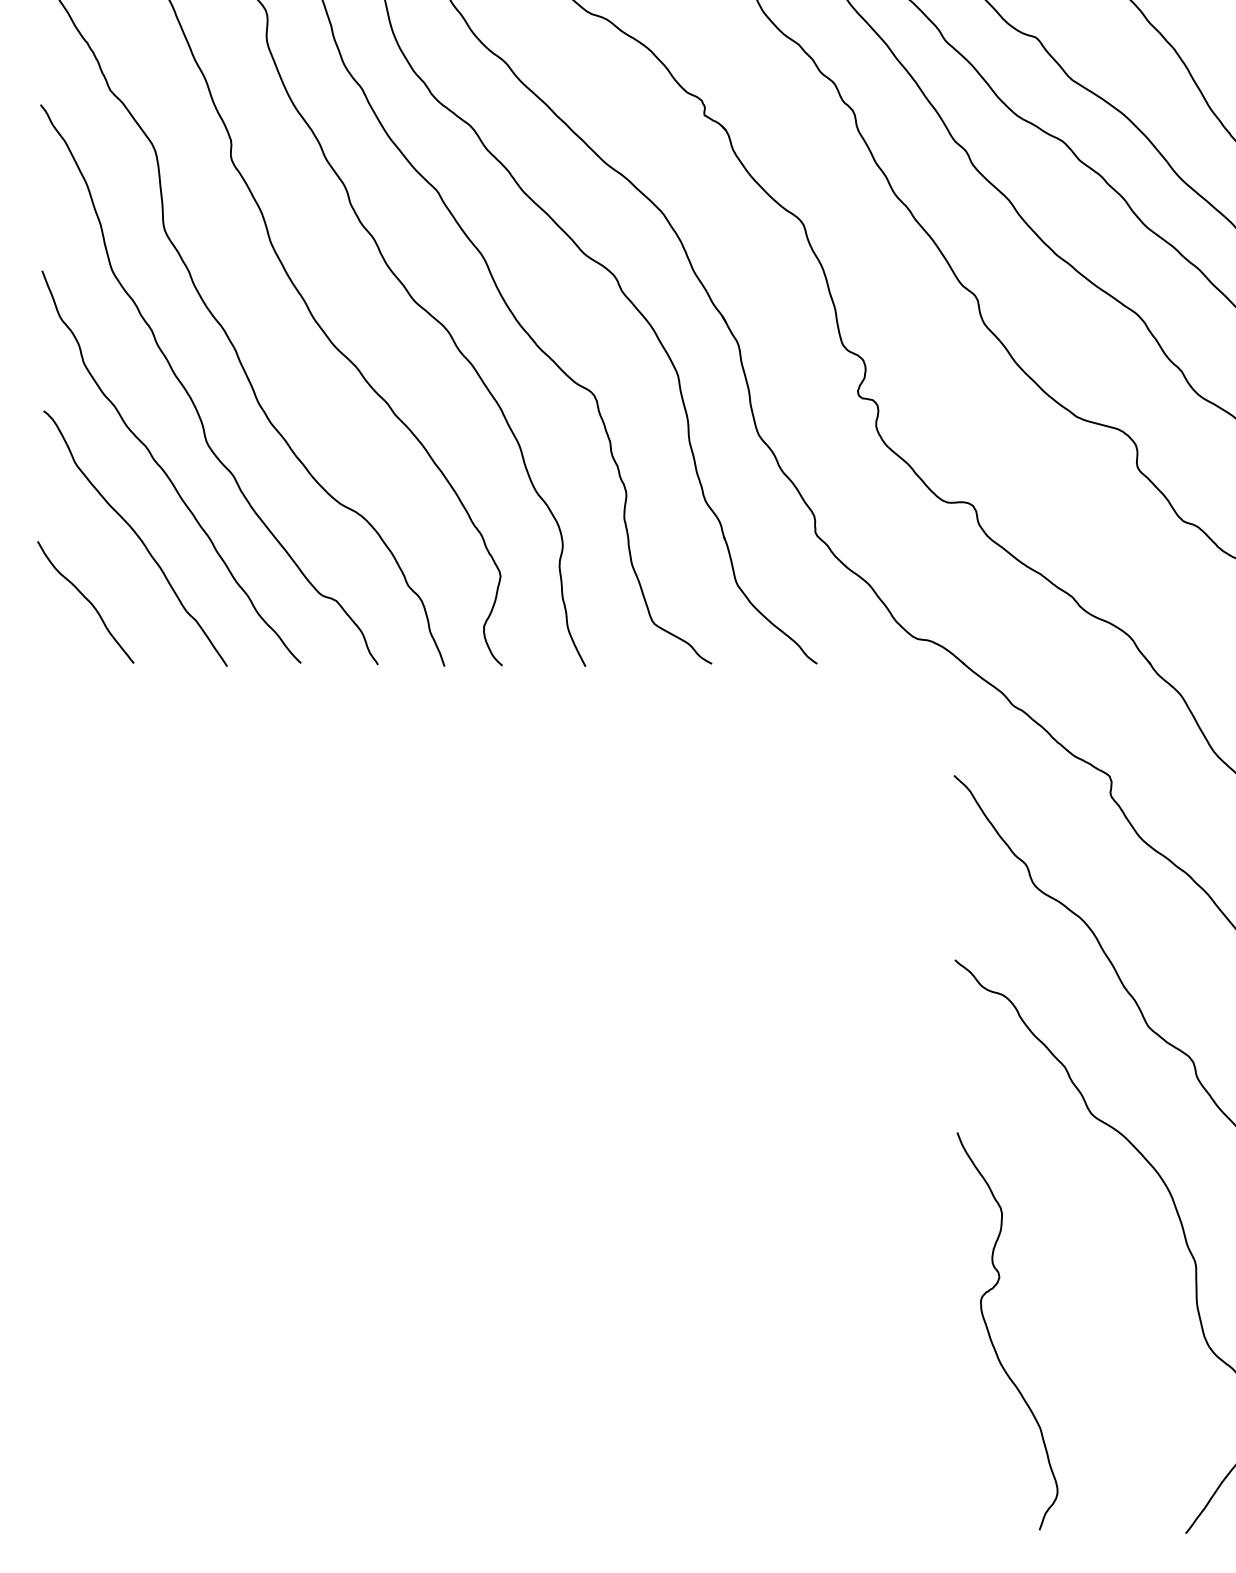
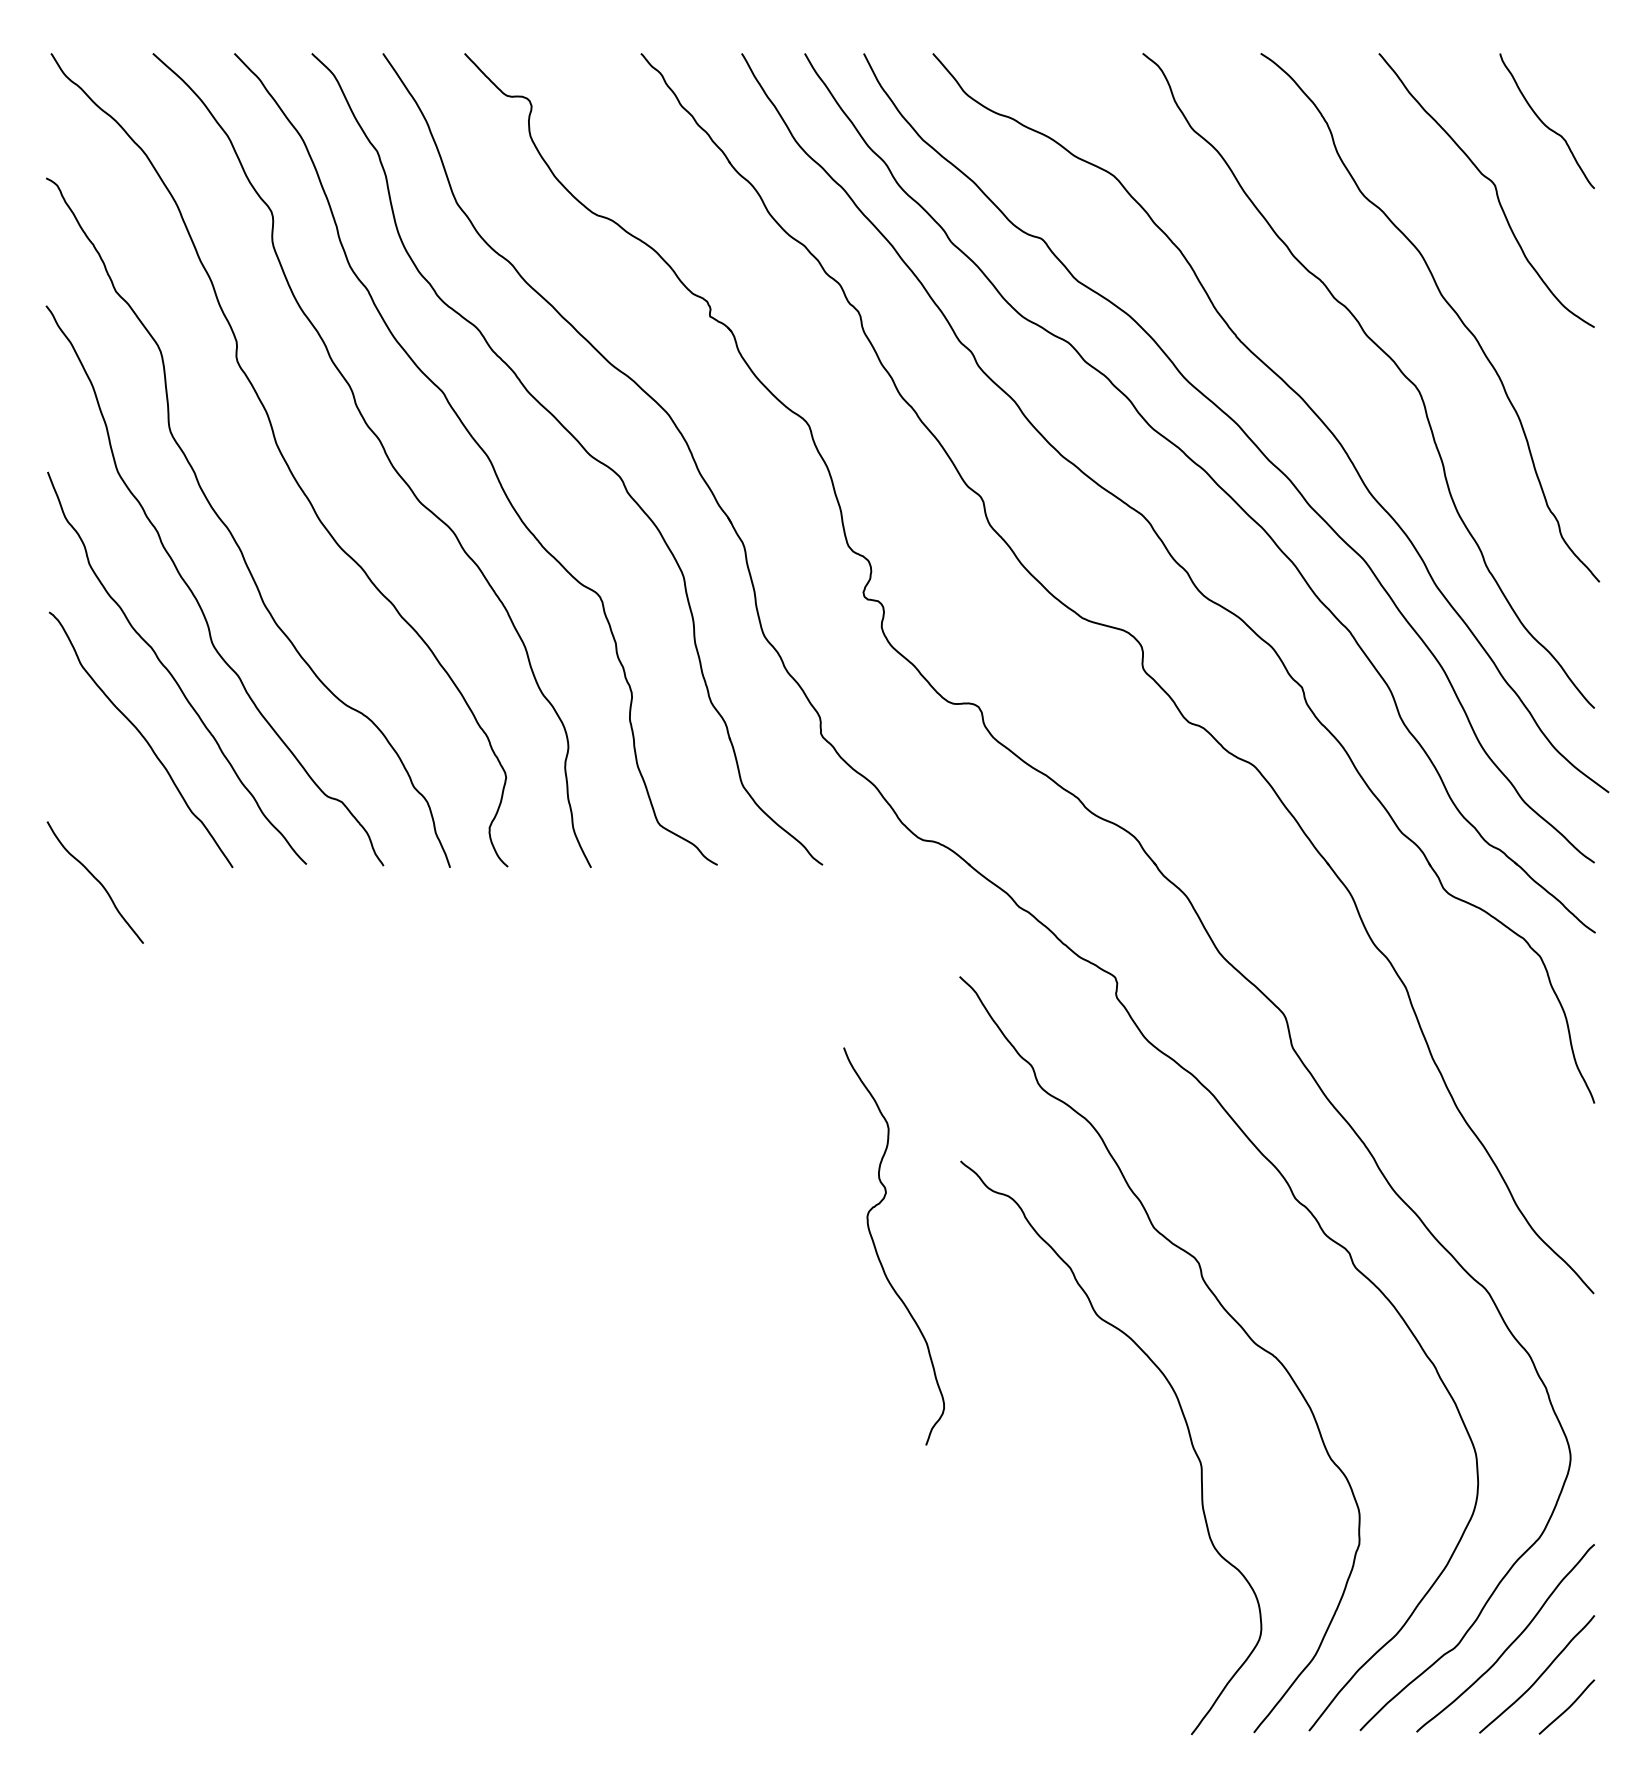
curve: (86, 600) -> (96, 880), moved
curve: (990, 1336) -> (877, 1251), moved

